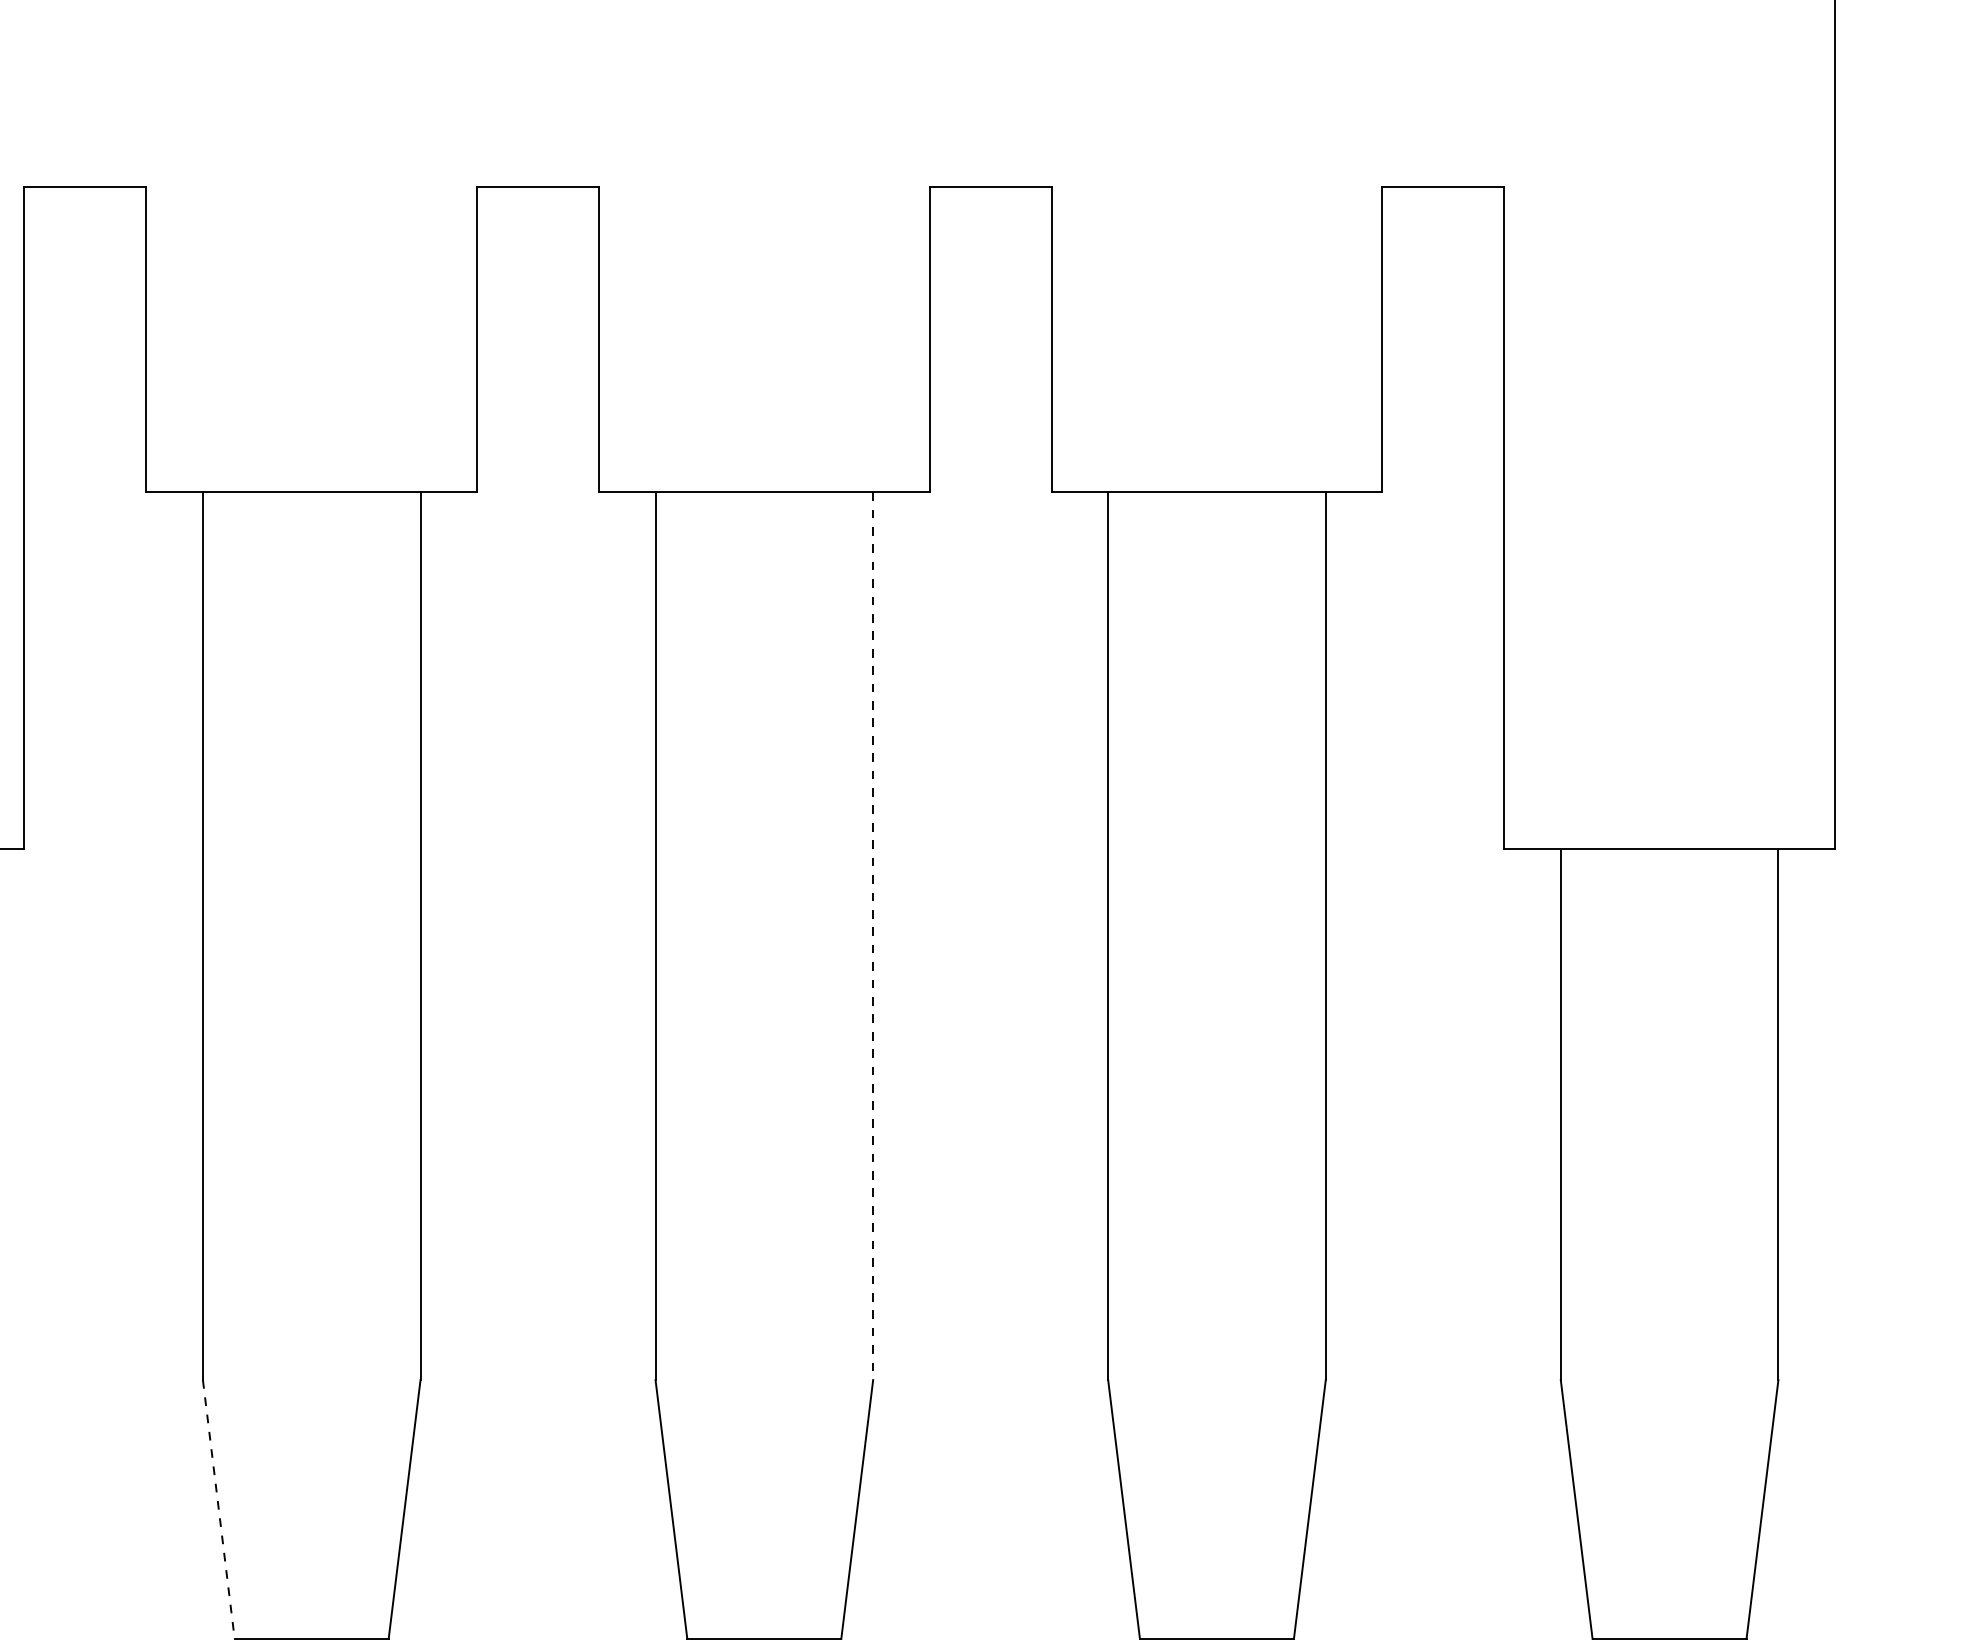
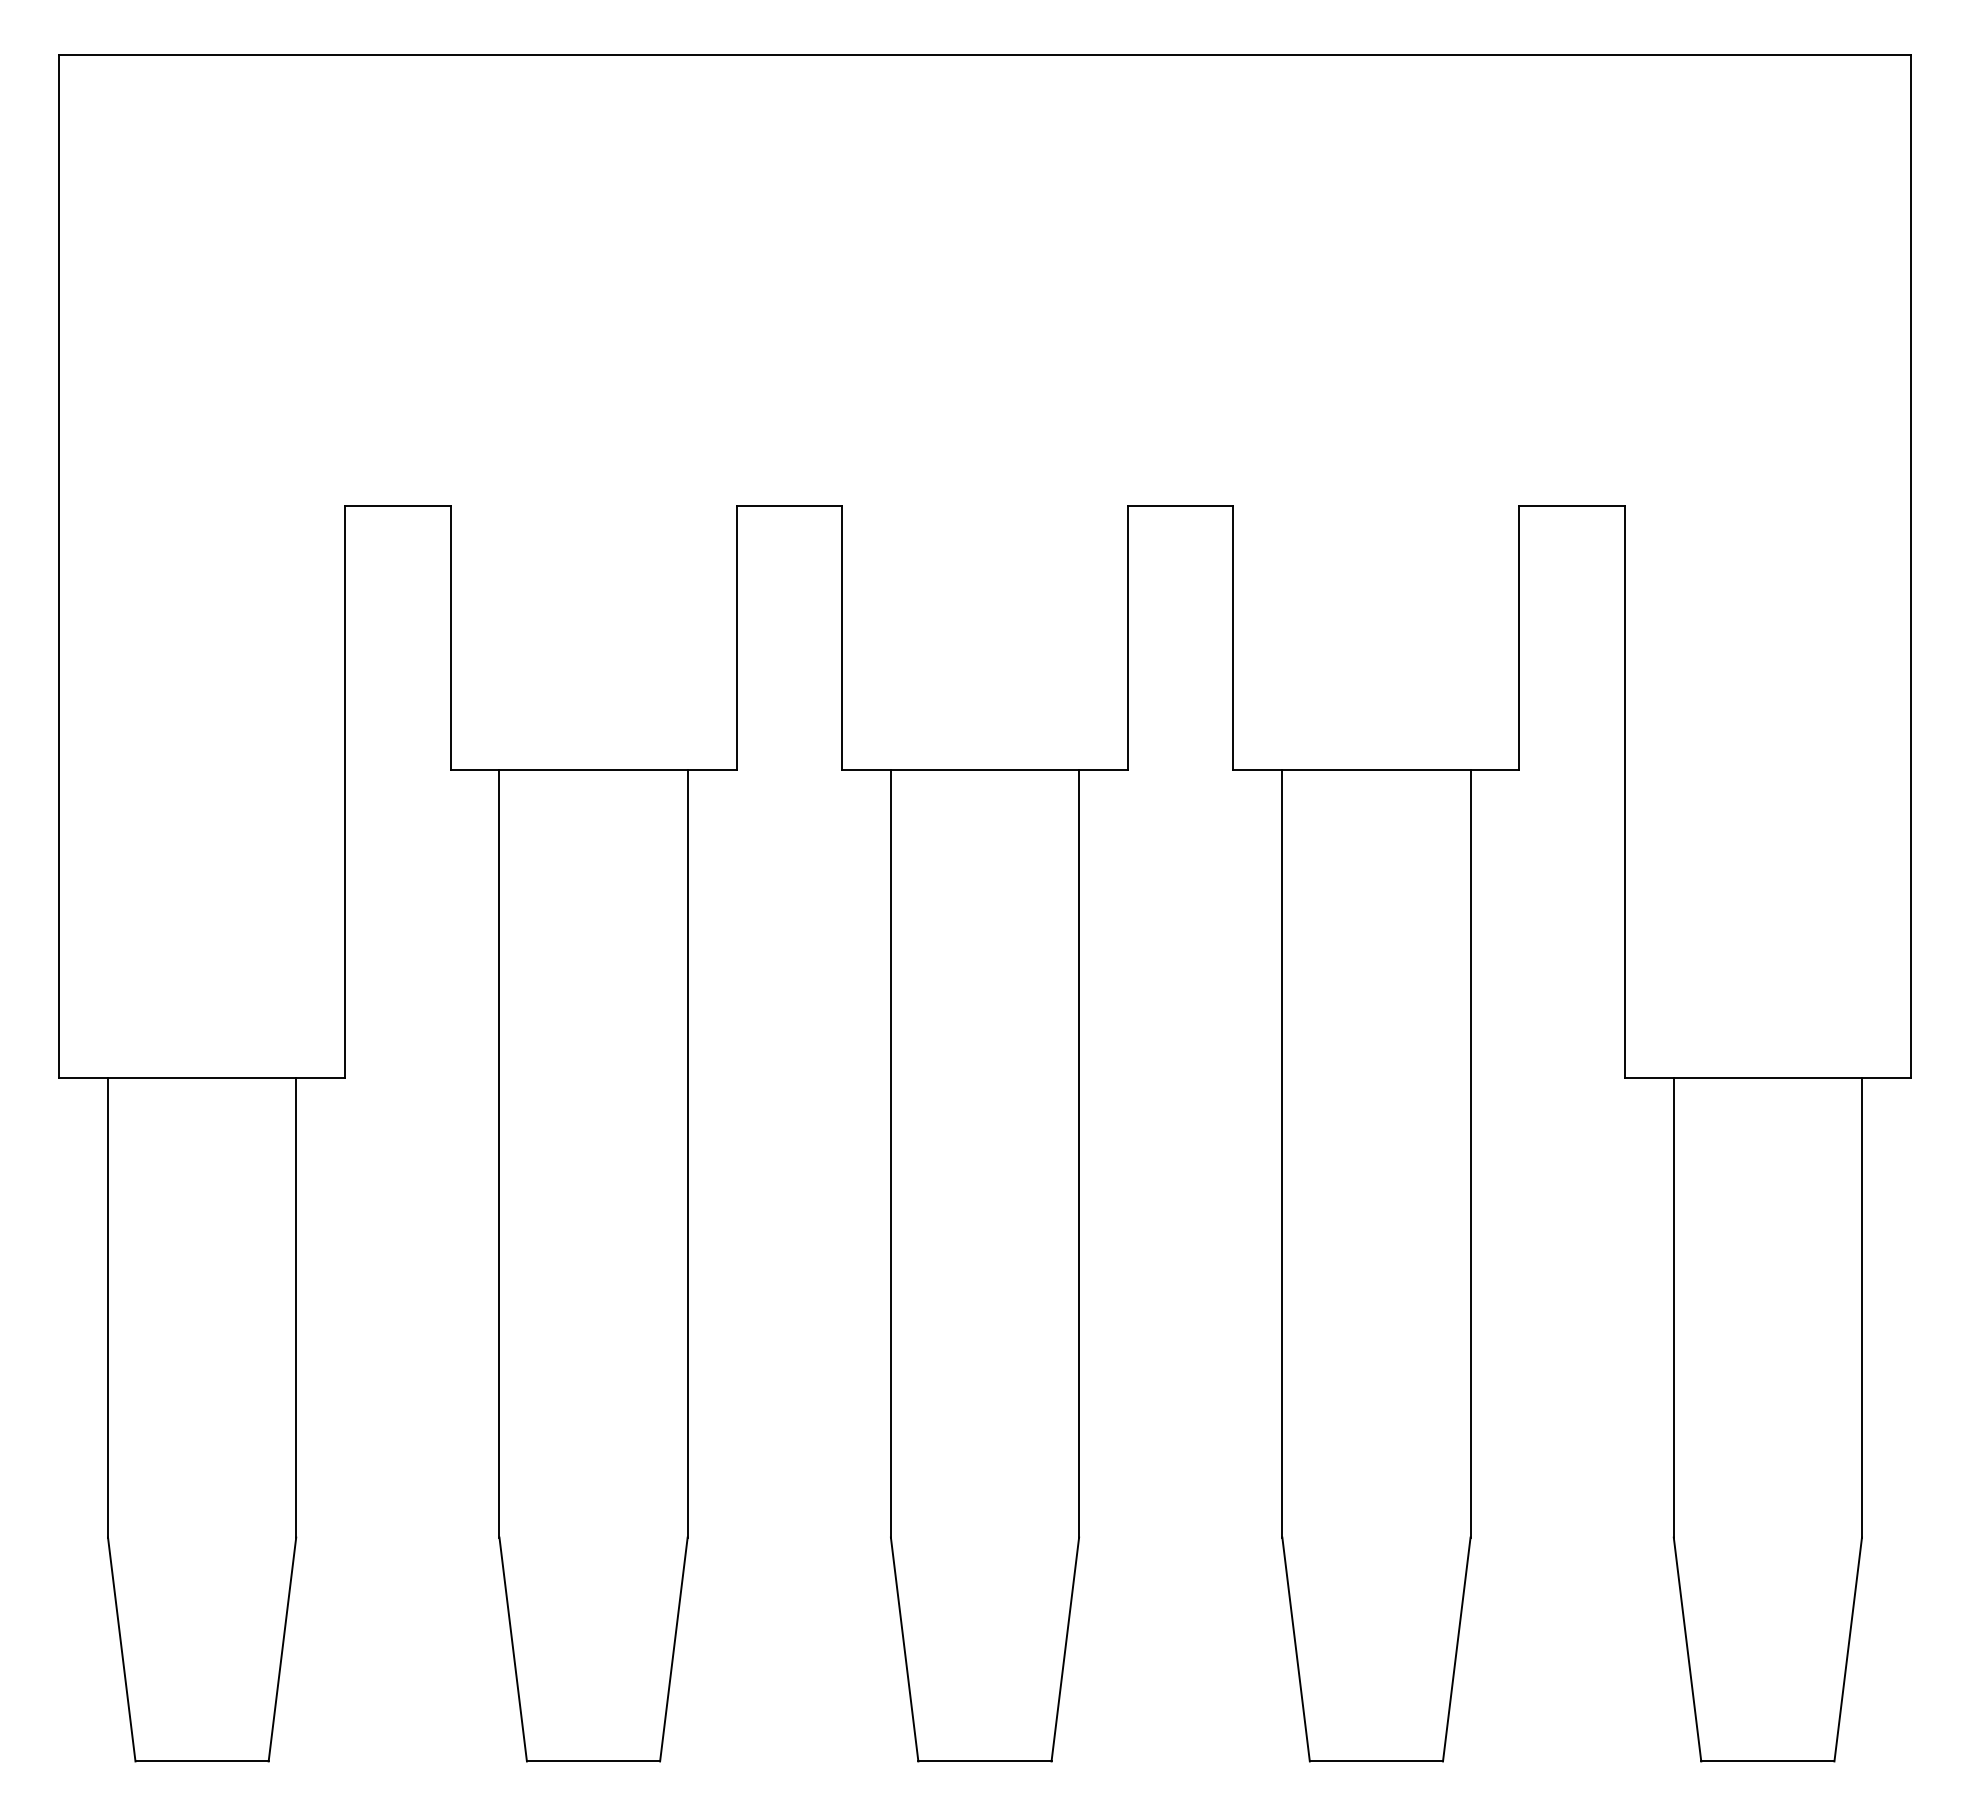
line: (873, 935) -> (1079, 1153), dashed -> solid
line: (219, 1509) -> (513, 1649), dashed -> solid

